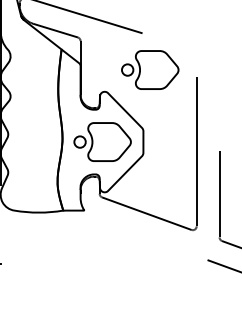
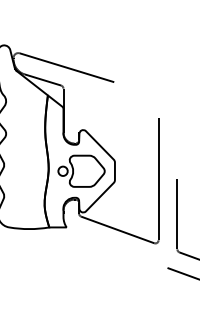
part: (150, 69) -> (120, 111), removed

